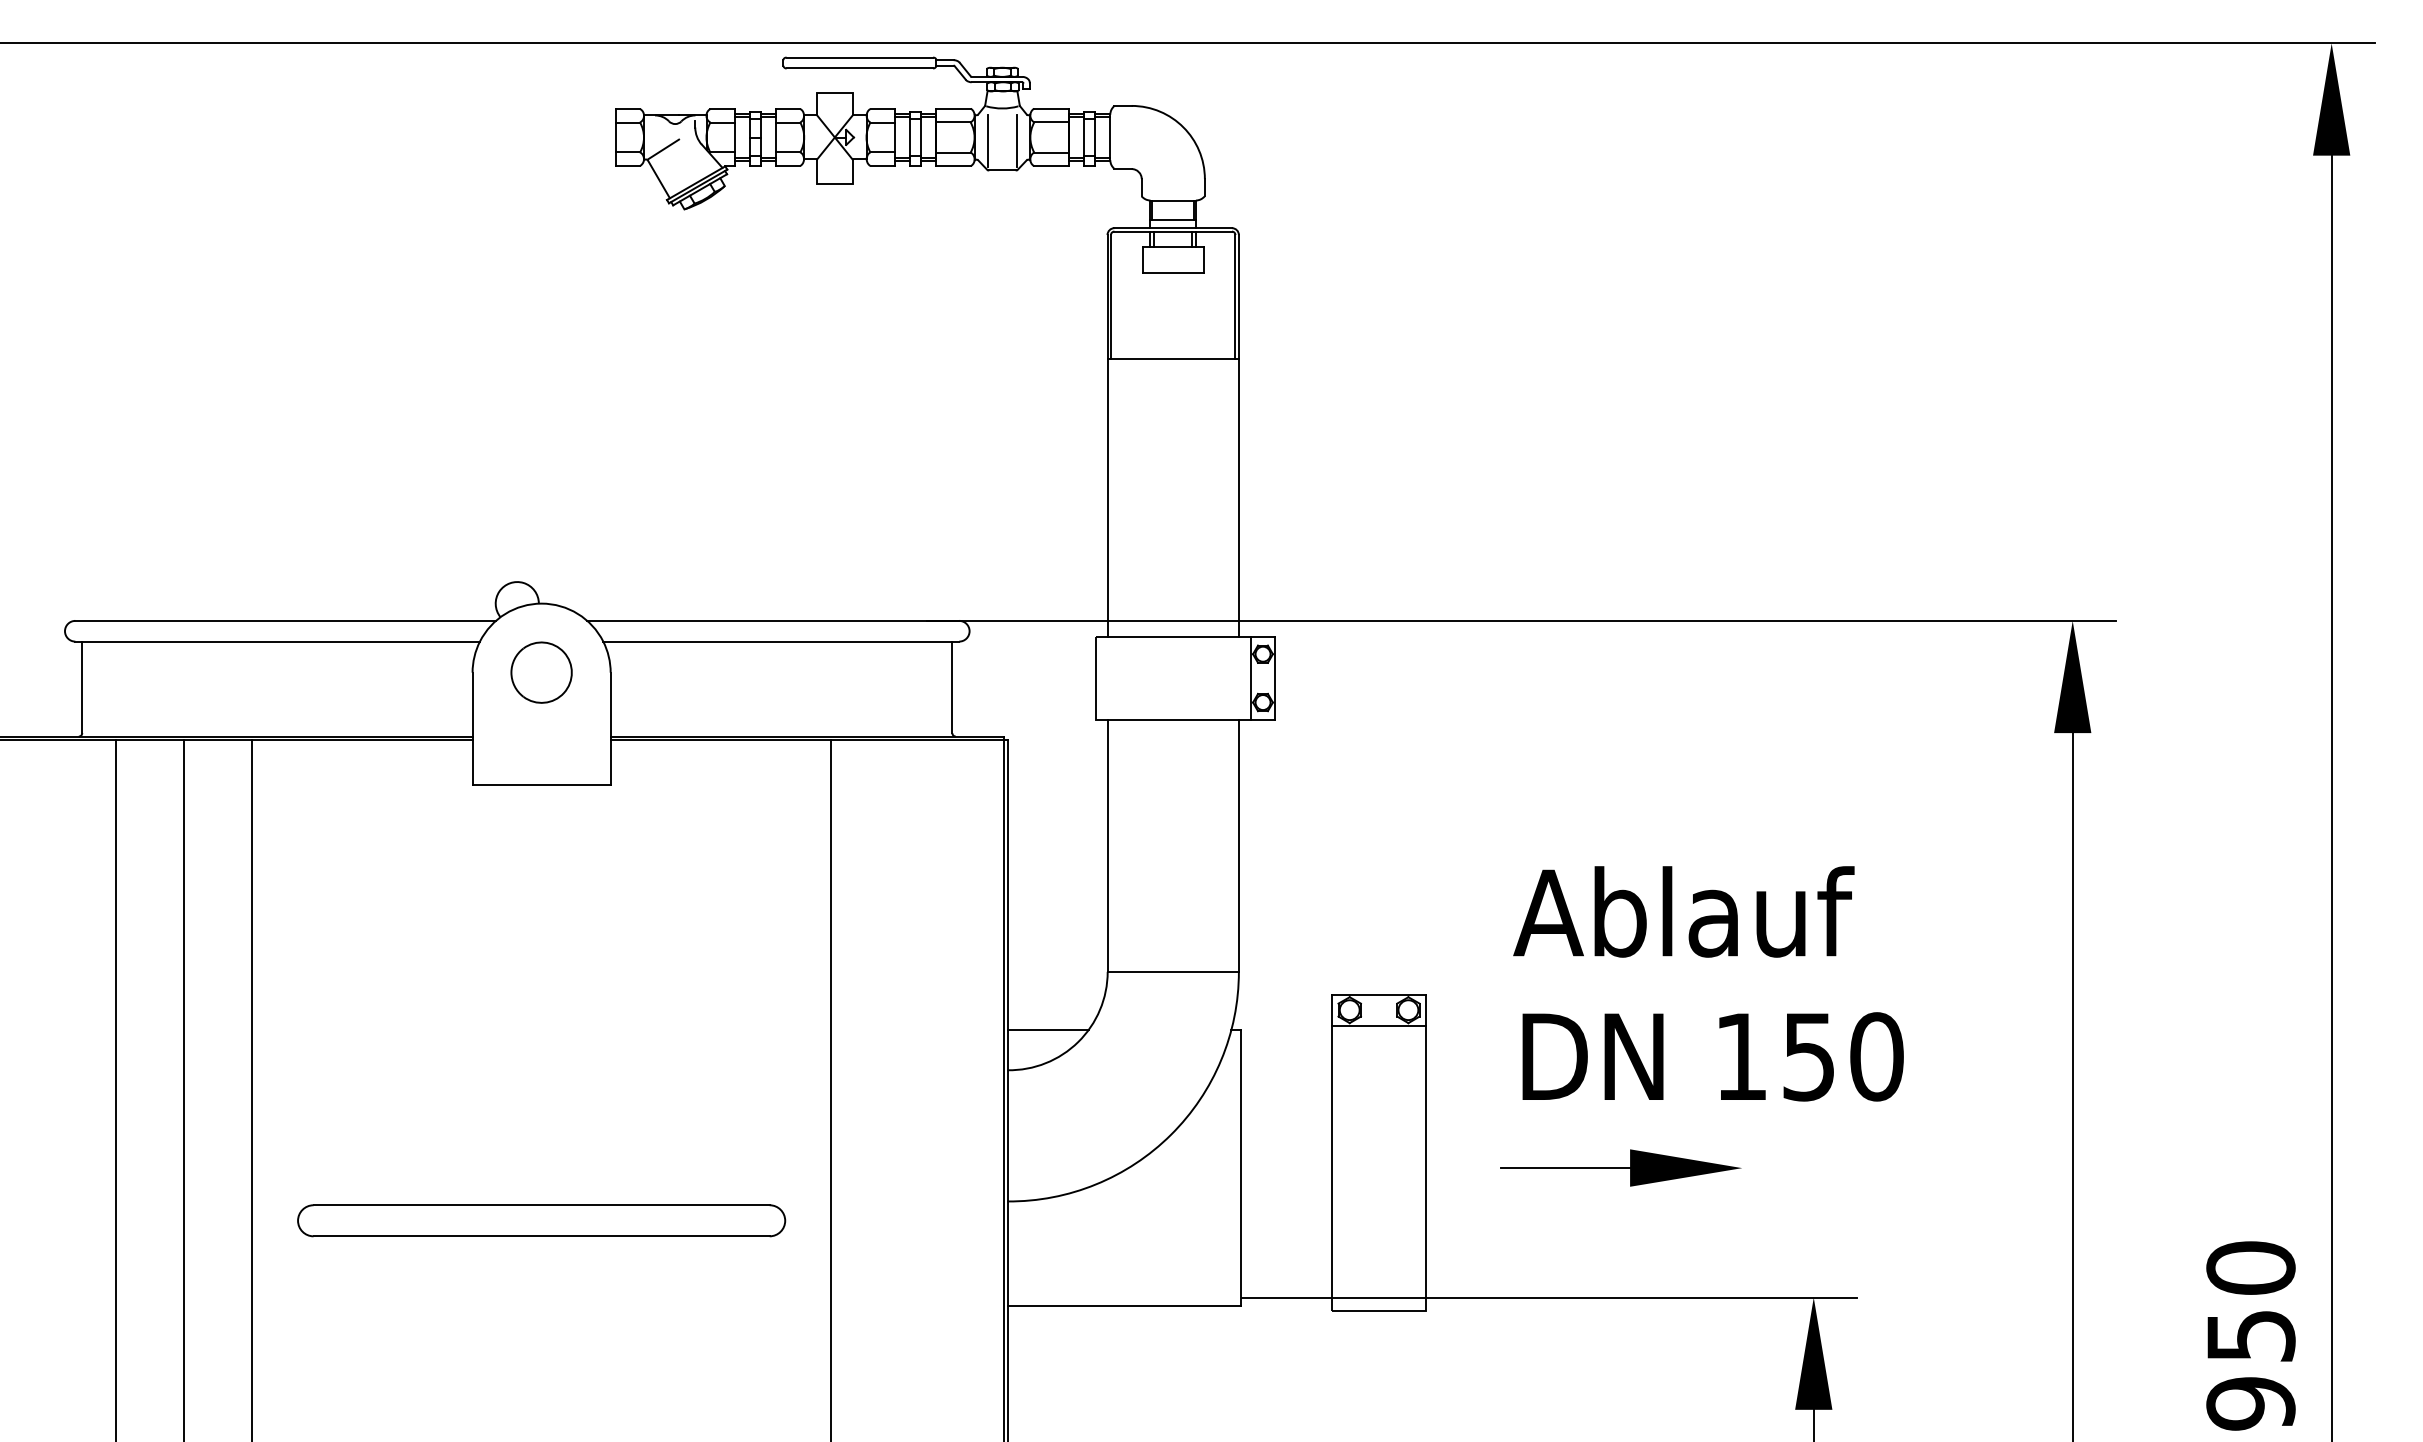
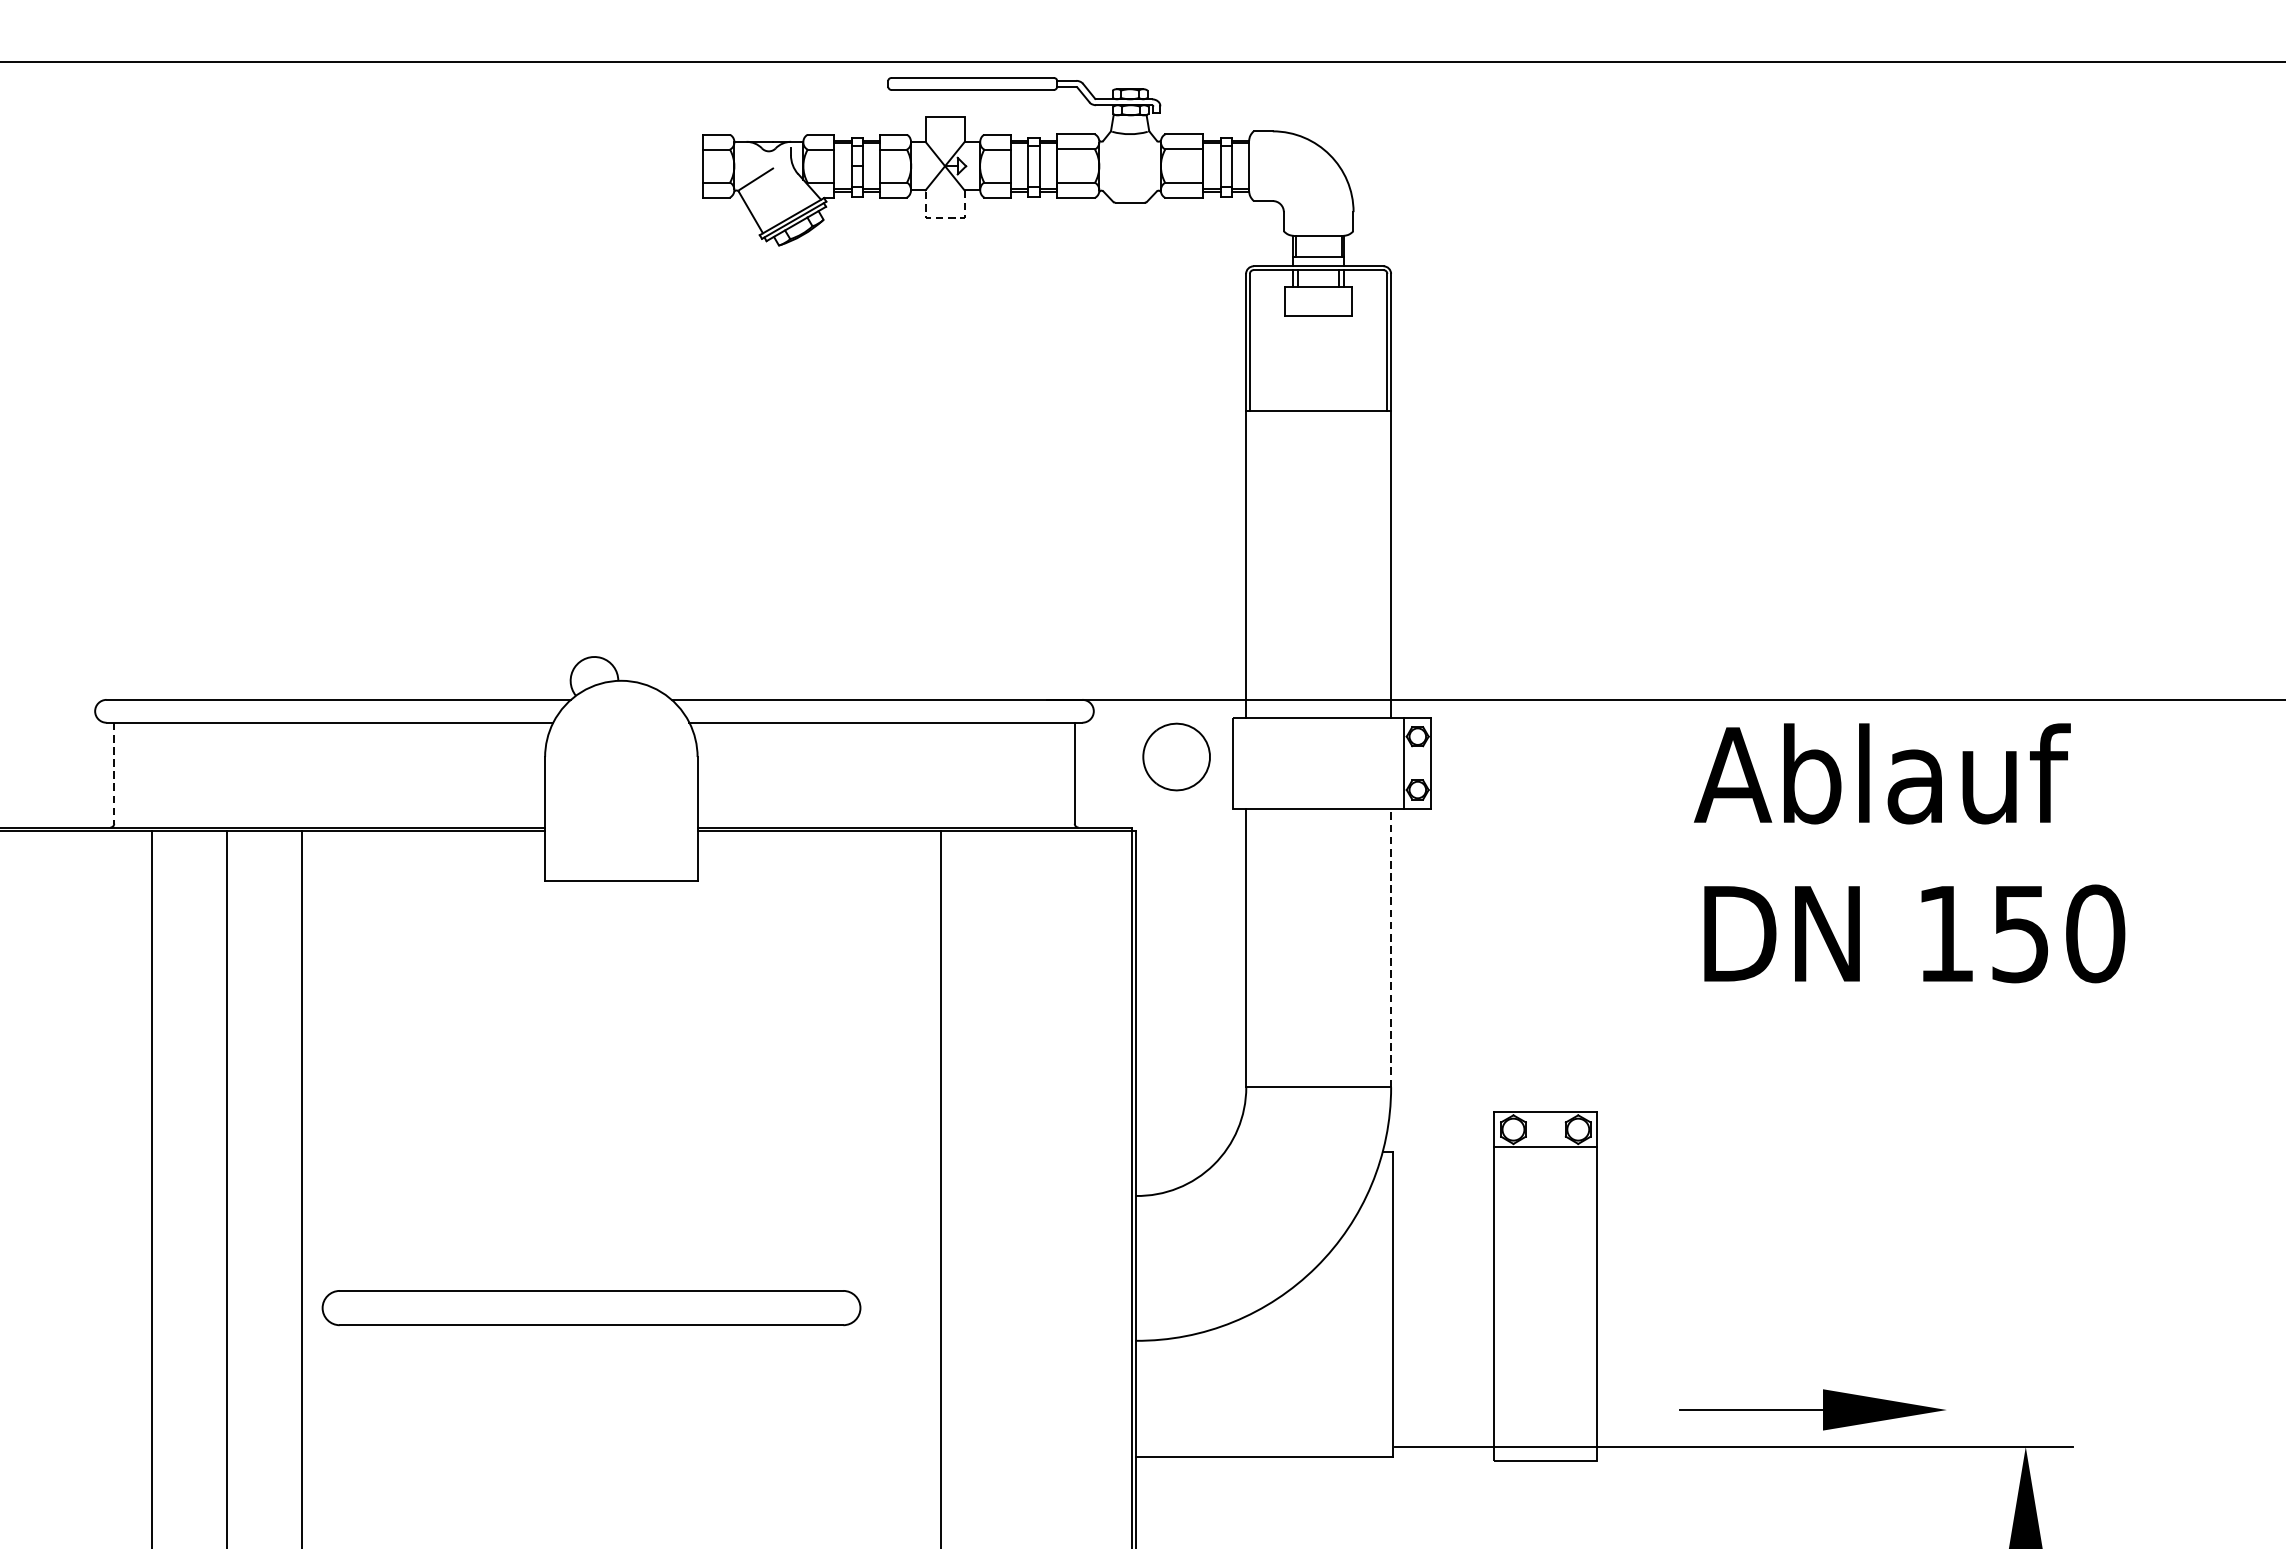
line: (988, 140) -> (1114, 169), removed
line: (1016, 140) -> (1145, 169), removed
line: (834, 184) -> (944, 218), solid -> dashed
part: (541, 672) -> (1176, 756), moved
line: (82, 687) -> (114, 773), solid -> dashed
line: (1238, 845) -> (1390, 947), solid -> dashed
text: (1708, 983) -> (1909, 852), moved
line: (1047, 1030) -> (1179, 1152), removed
part: (1620, 1167) -> (1812, 1409), moved
part: (541, 1220) -> (591, 1307), moved

